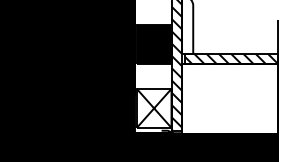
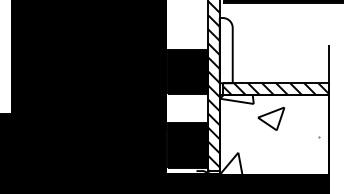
hatch: (225, 98) -> (269, 134), added
fill: (153, 108) -> (187, 145), added

